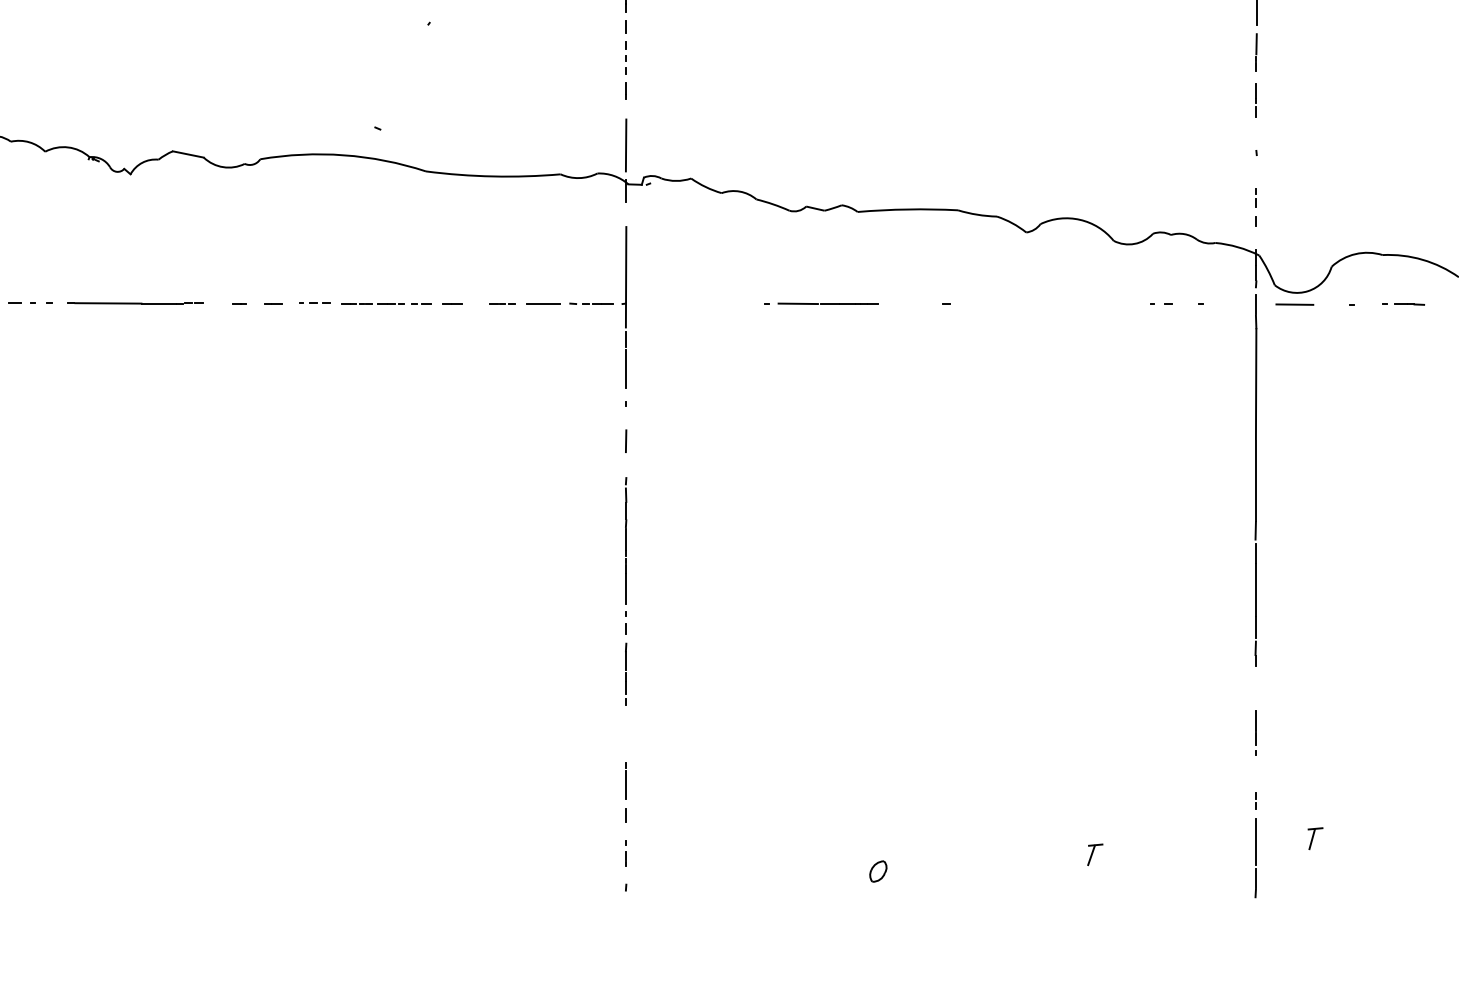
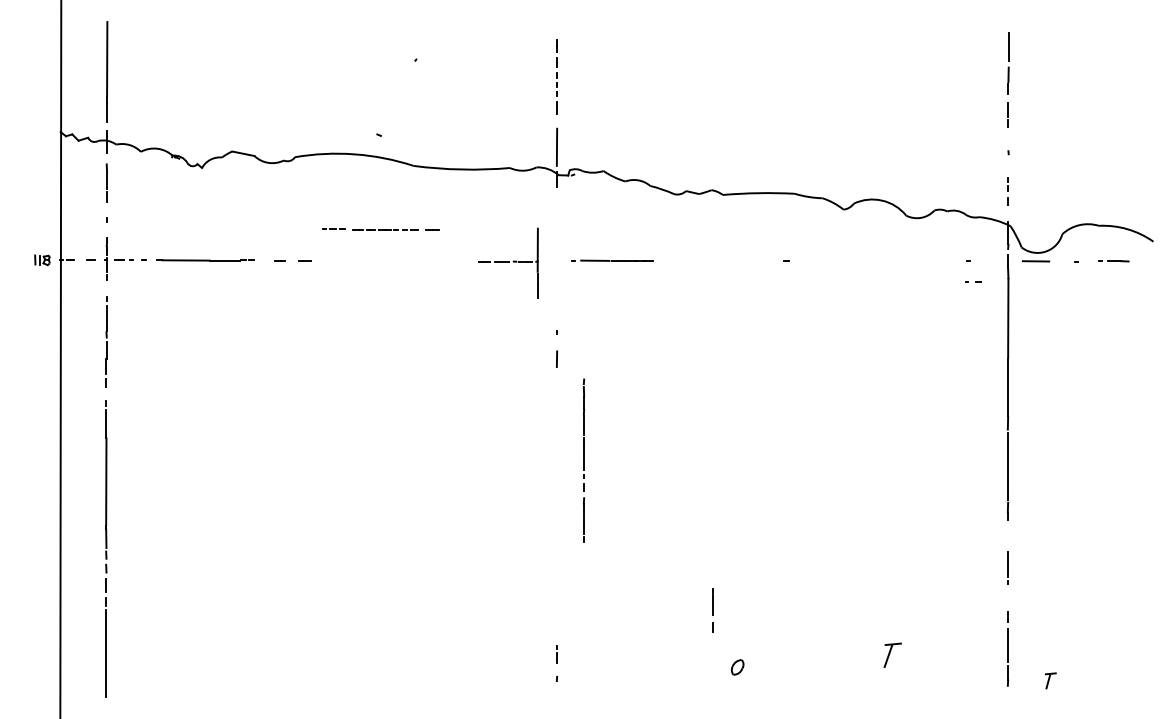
part: (379, 303) -> (380, 229), moved
line: (822, 303) -> (612, 260), moved
line: (1164, 303) -> (975, 281), moved
part: (558, 306) -> (508, 262), size x0.6
part: (625, 591) -> (583, 460), moved
line: (625, 792) -> (712, 610), moved
part: (1315, 838) -> (1050, 680), moved
part: (1095, 854) -> (893, 655), size x1.6

